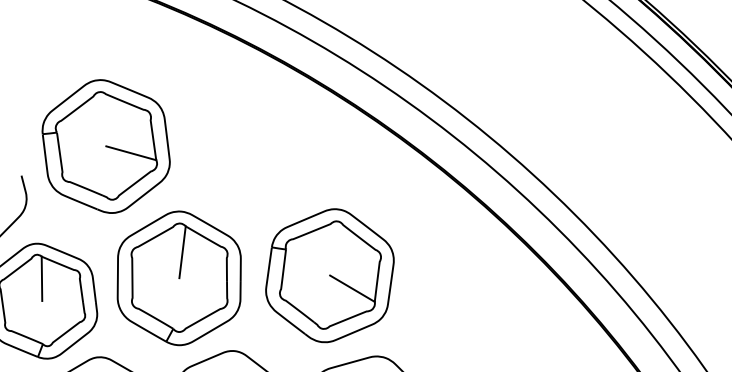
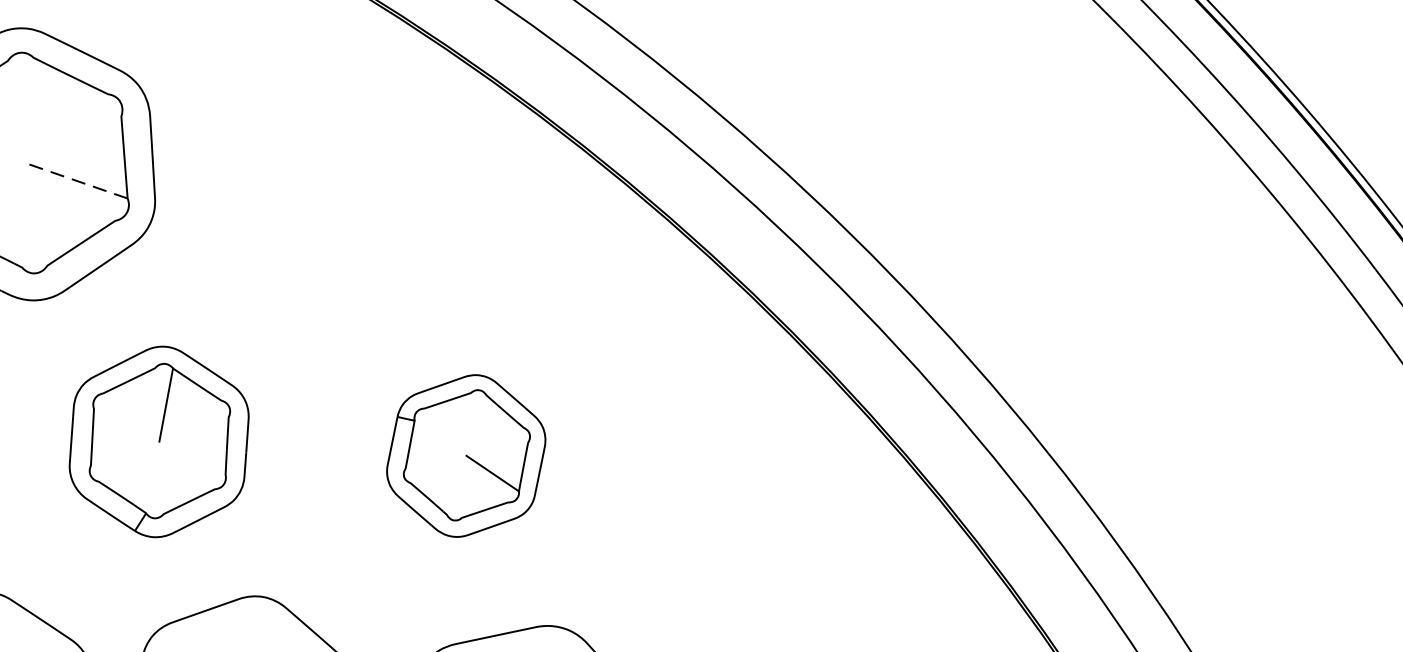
line: (131, 153) -> (78, 181), solid -> dashed
part: (329, 275) -> (465, 455), size x0.6
part: (178, 278) -> (157, 442), size x0.7

